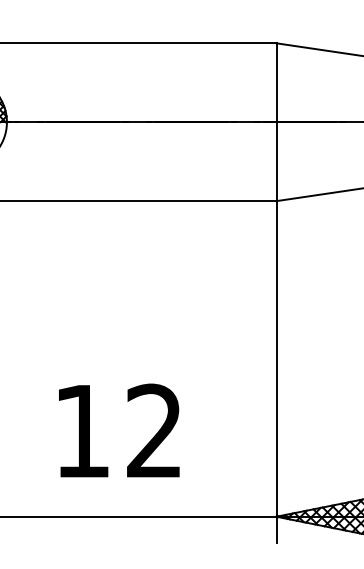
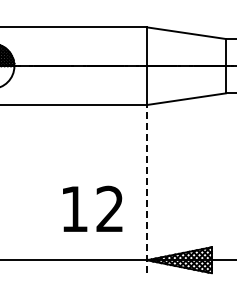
line: (277, 370) -> (147, 188), solid -> dashed
text: (118, 429) -> (92, 208), moved

